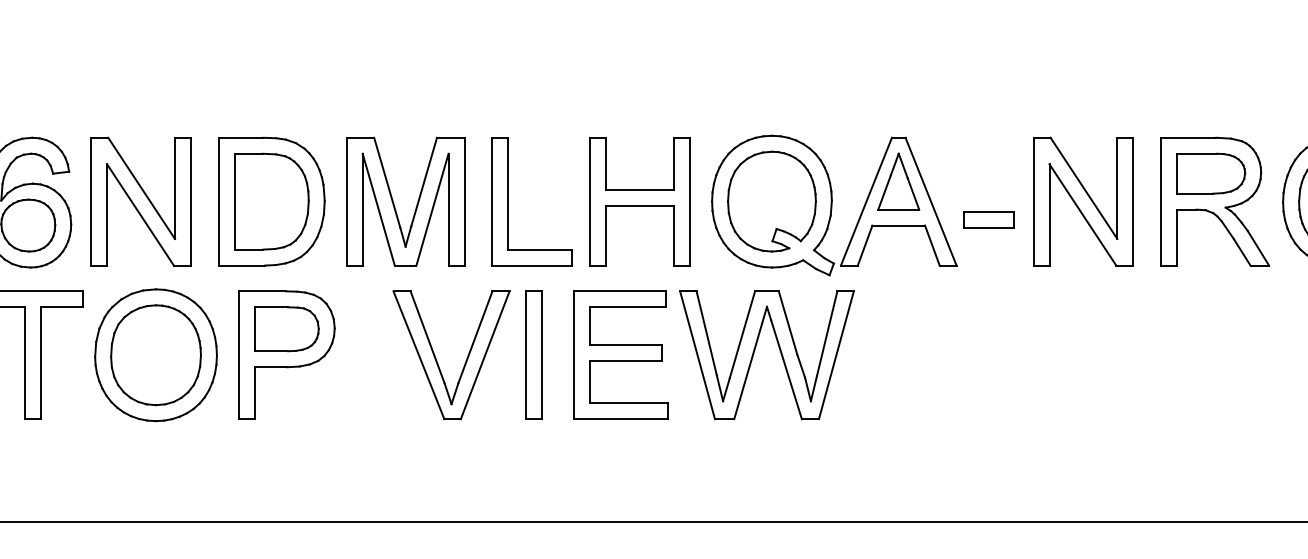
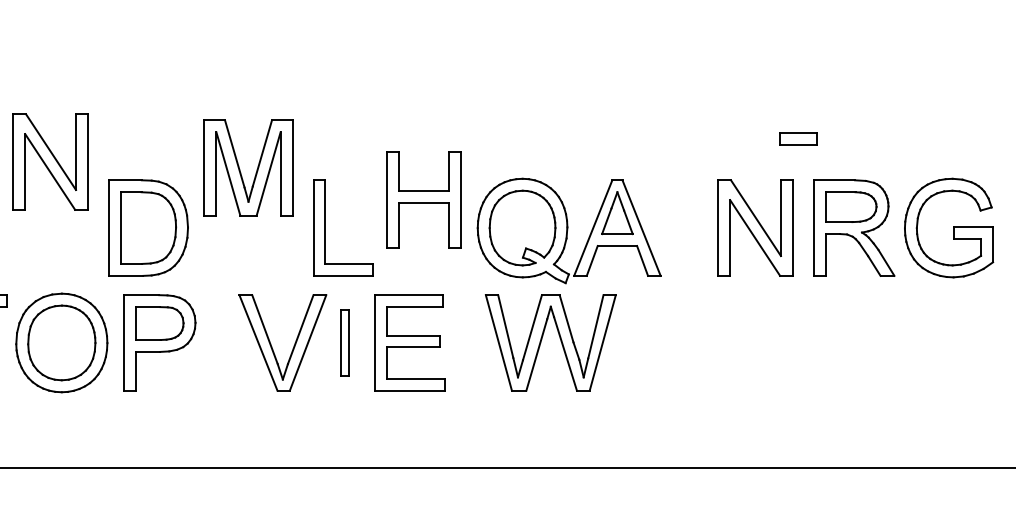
part: (140, 200) -> (50, 161), moved
part: (639, 200) -> (423, 199), moved
part: (394, 203) -> (240, 169), moved
part: (988, 219) -> (798, 138), moved
part: (755, 350) -> (542, 339), moved
part: (533, 354) -> (344, 342), size x0.7

